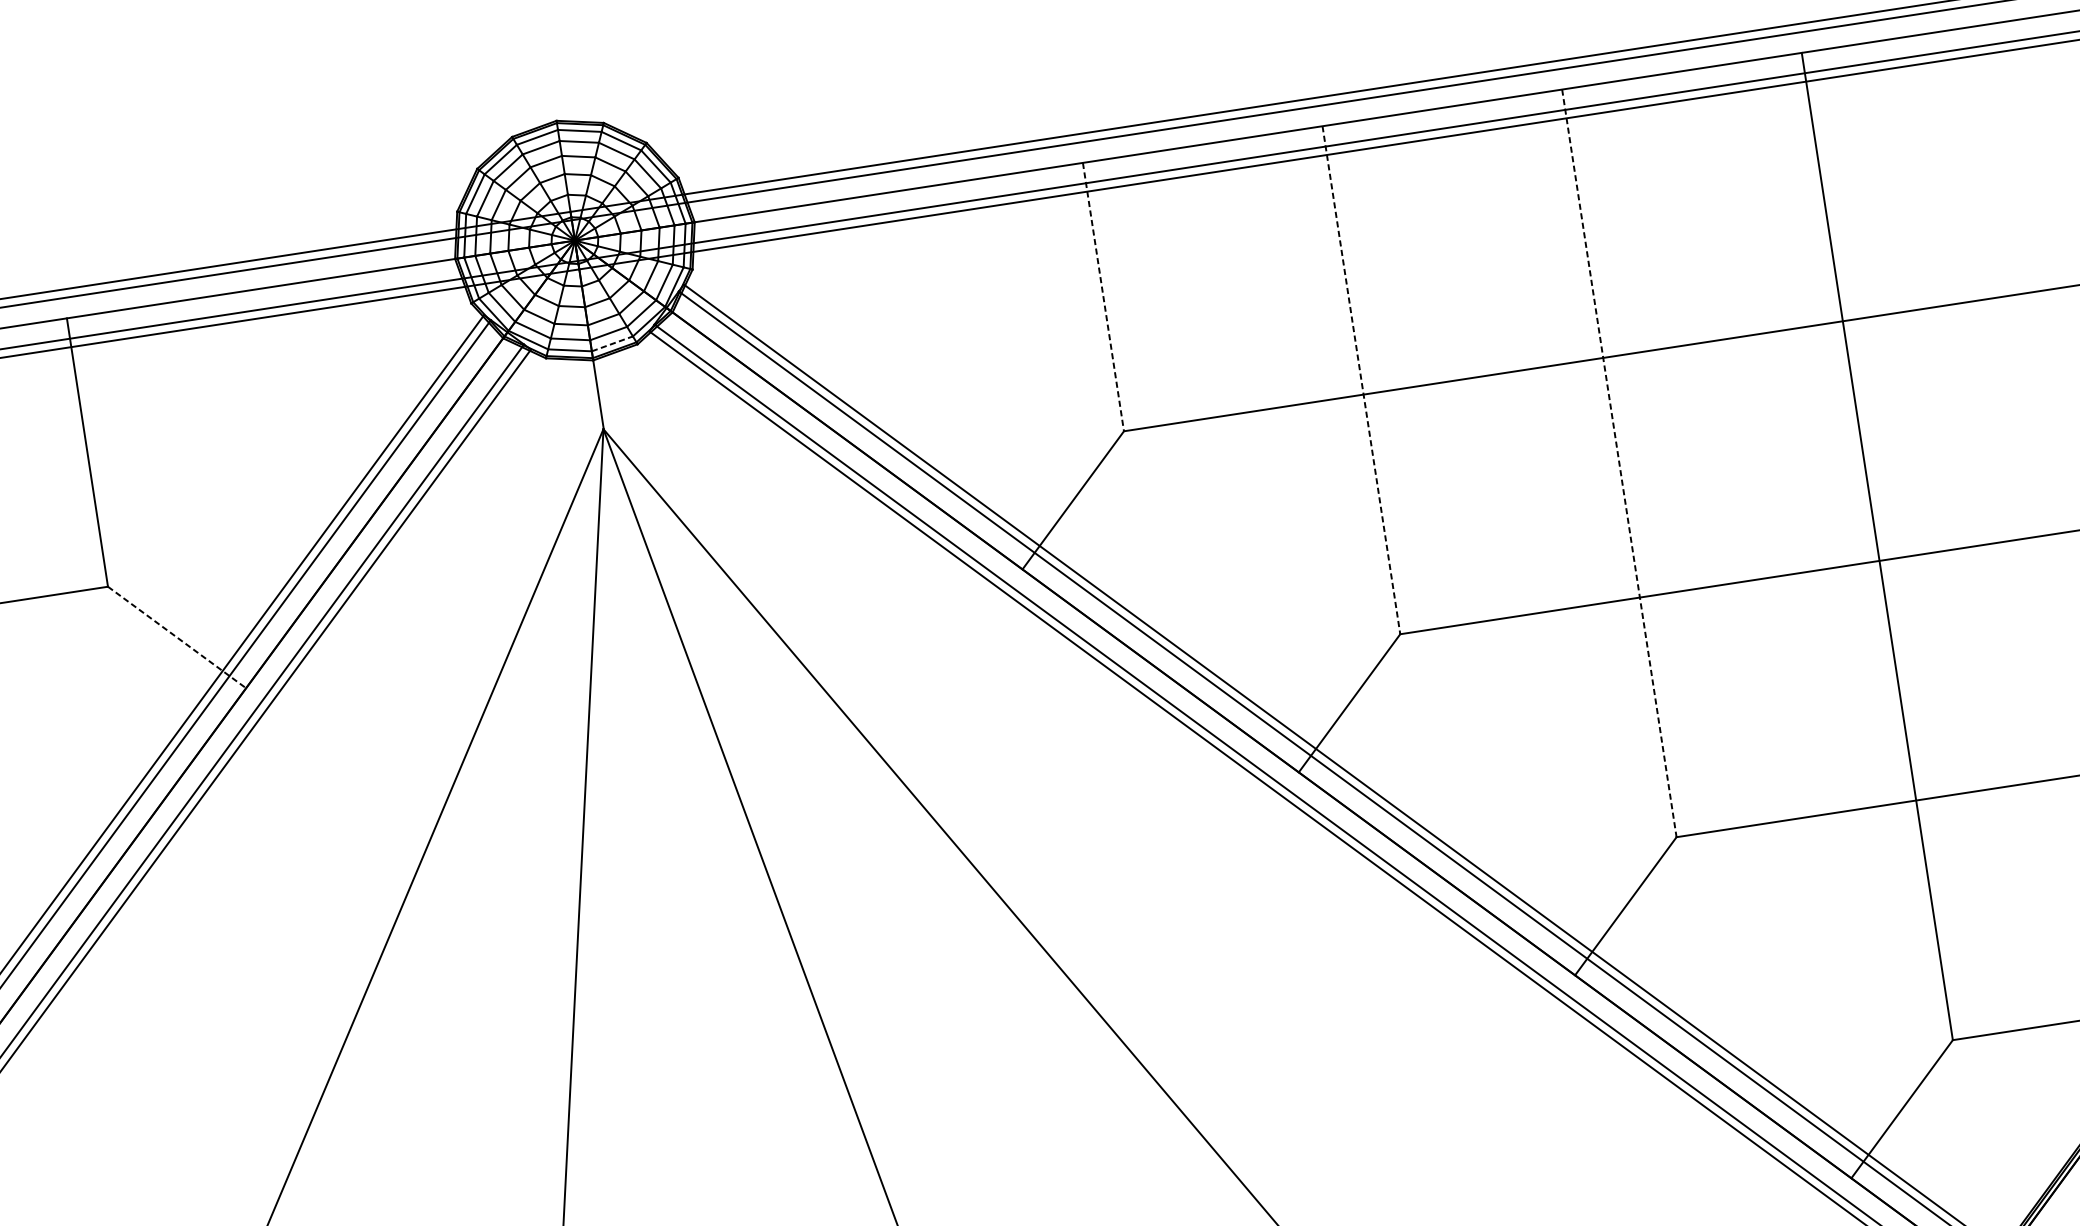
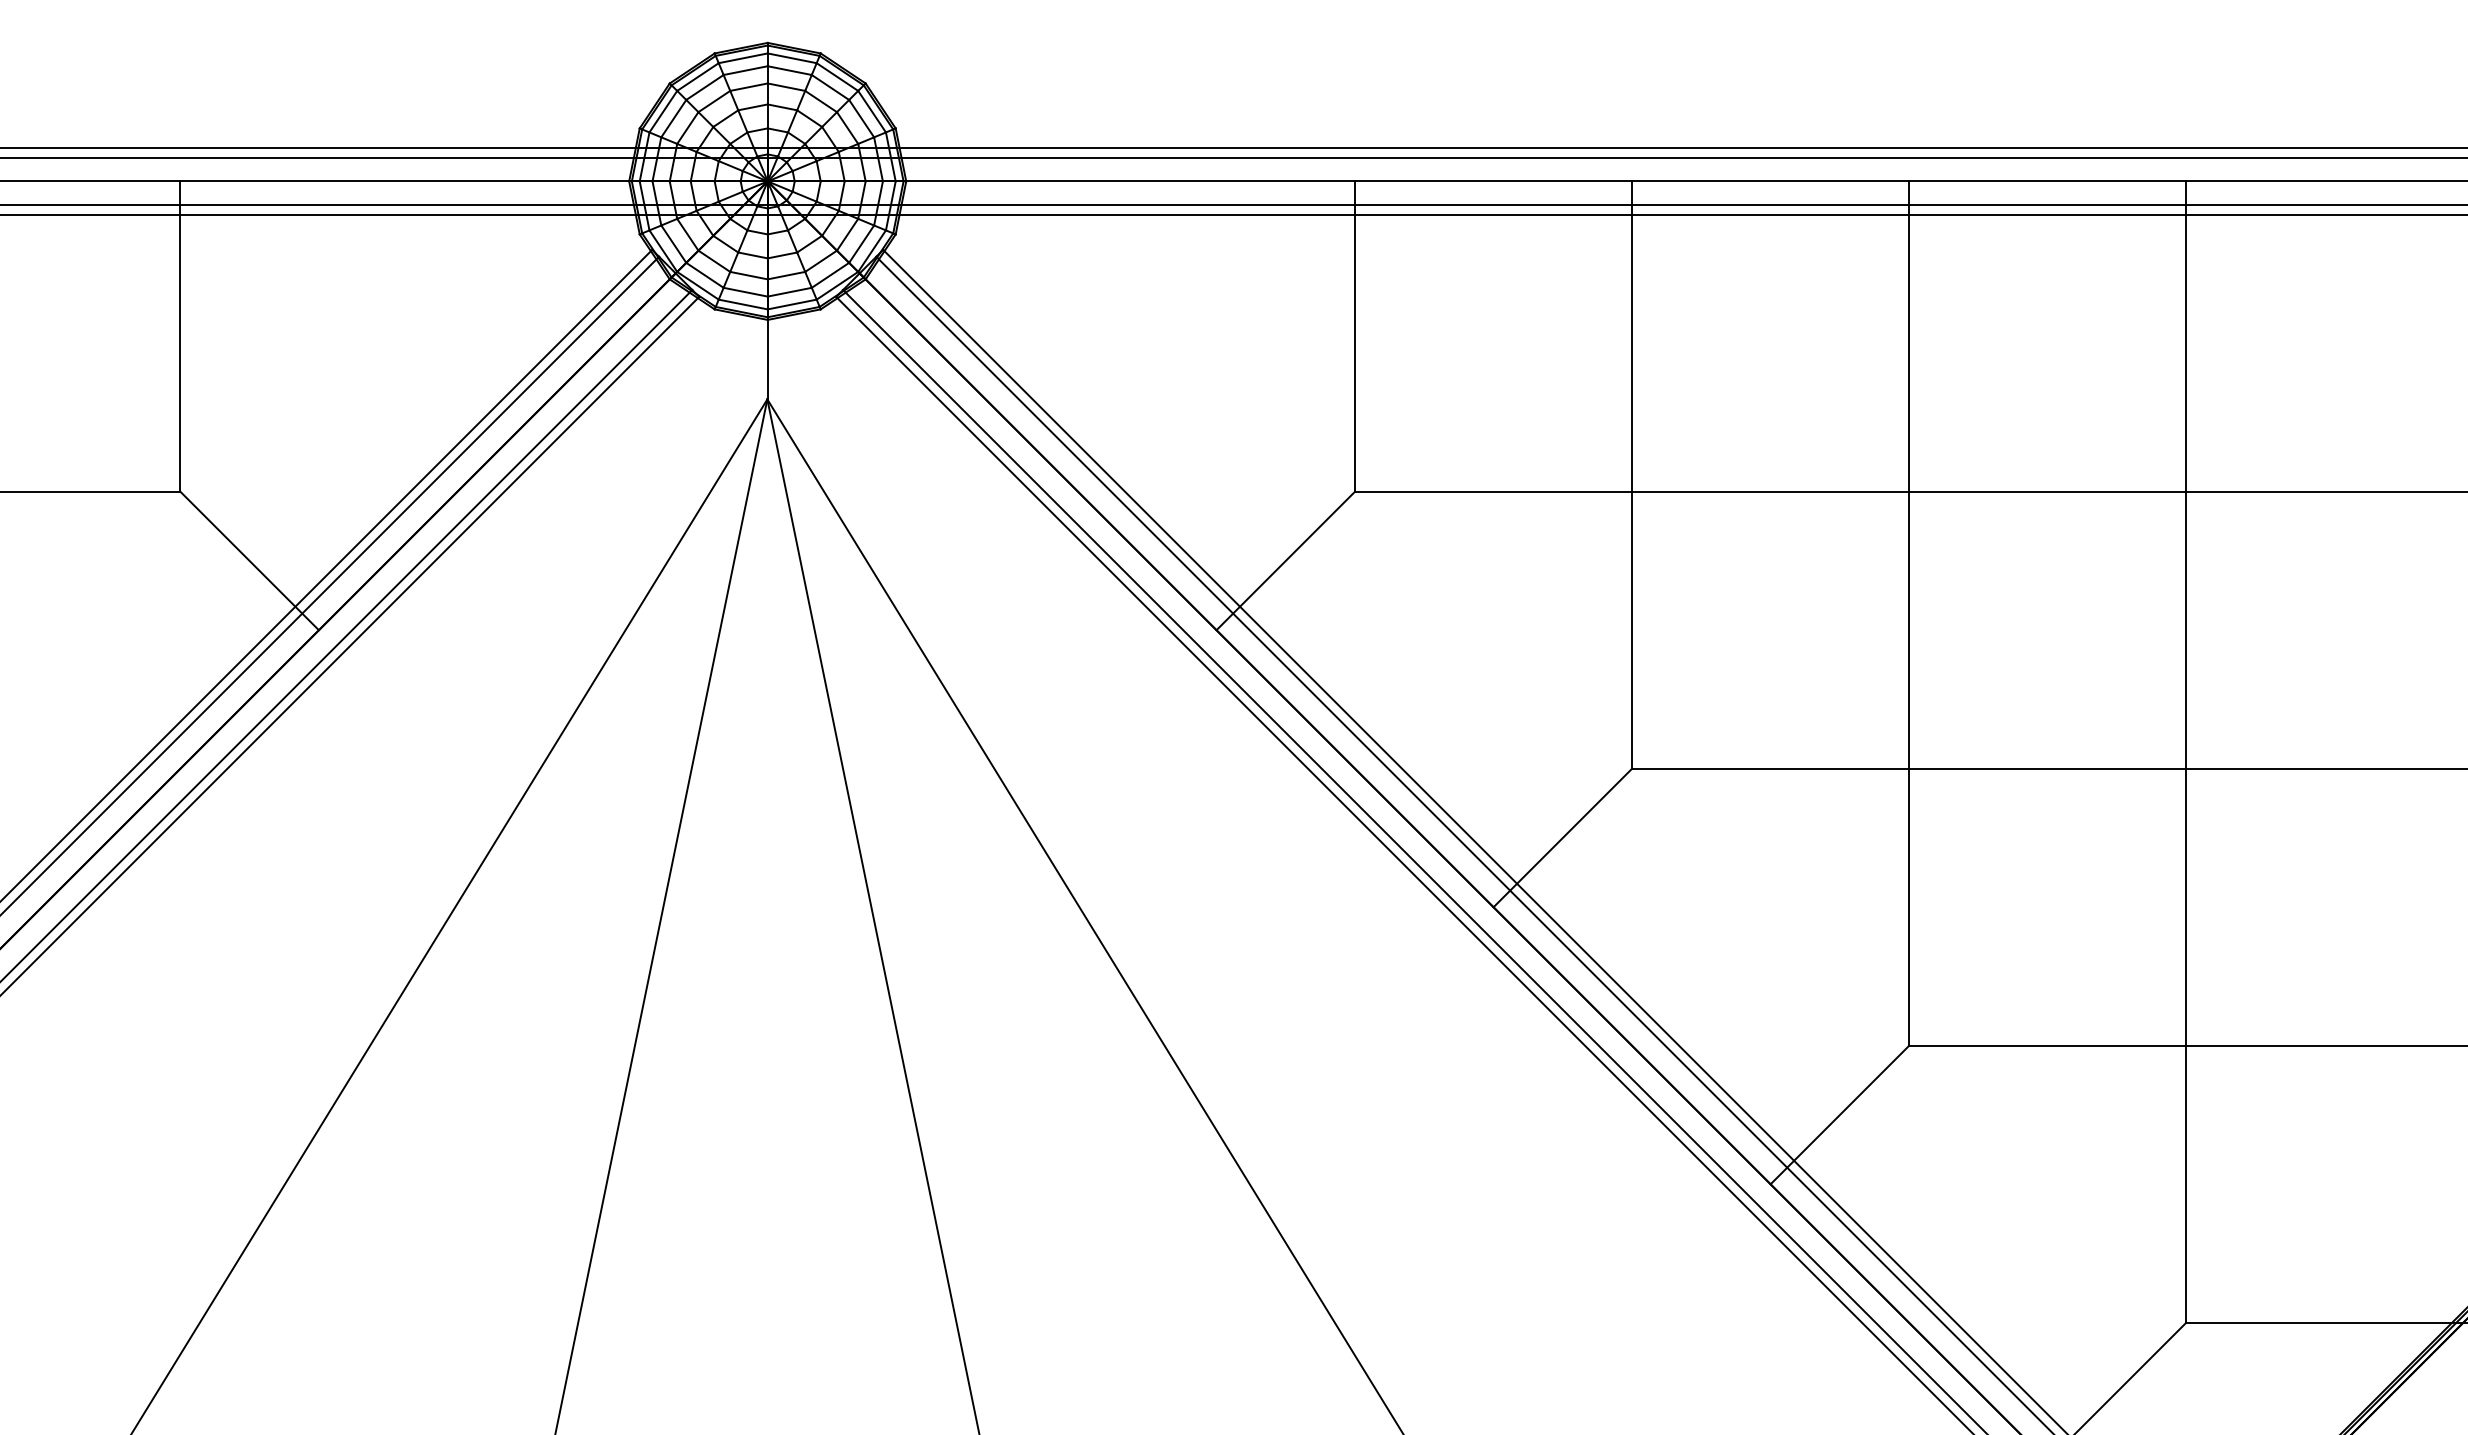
line: (1103, 297) -> (1355, 337), dashed -> solid
line: (612, 343) -> (792, 304), dashed -> solid
line: (1361, 380) -> (1632, 475), dashed -> solid
line: (1619, 464) -> (1909, 614), dashed -> solid
line: (176, 637) -> (249, 560), dashed -> solid

